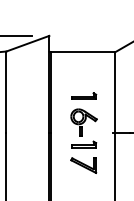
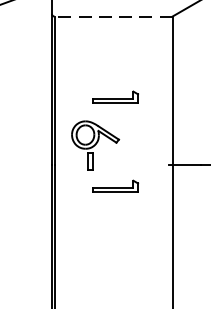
line: (82, 52) -> (112, 16), solid -> dashed
part: (83, 122) -> (94, 145), moved
part: (83, 165) -> (114, 224), removed

